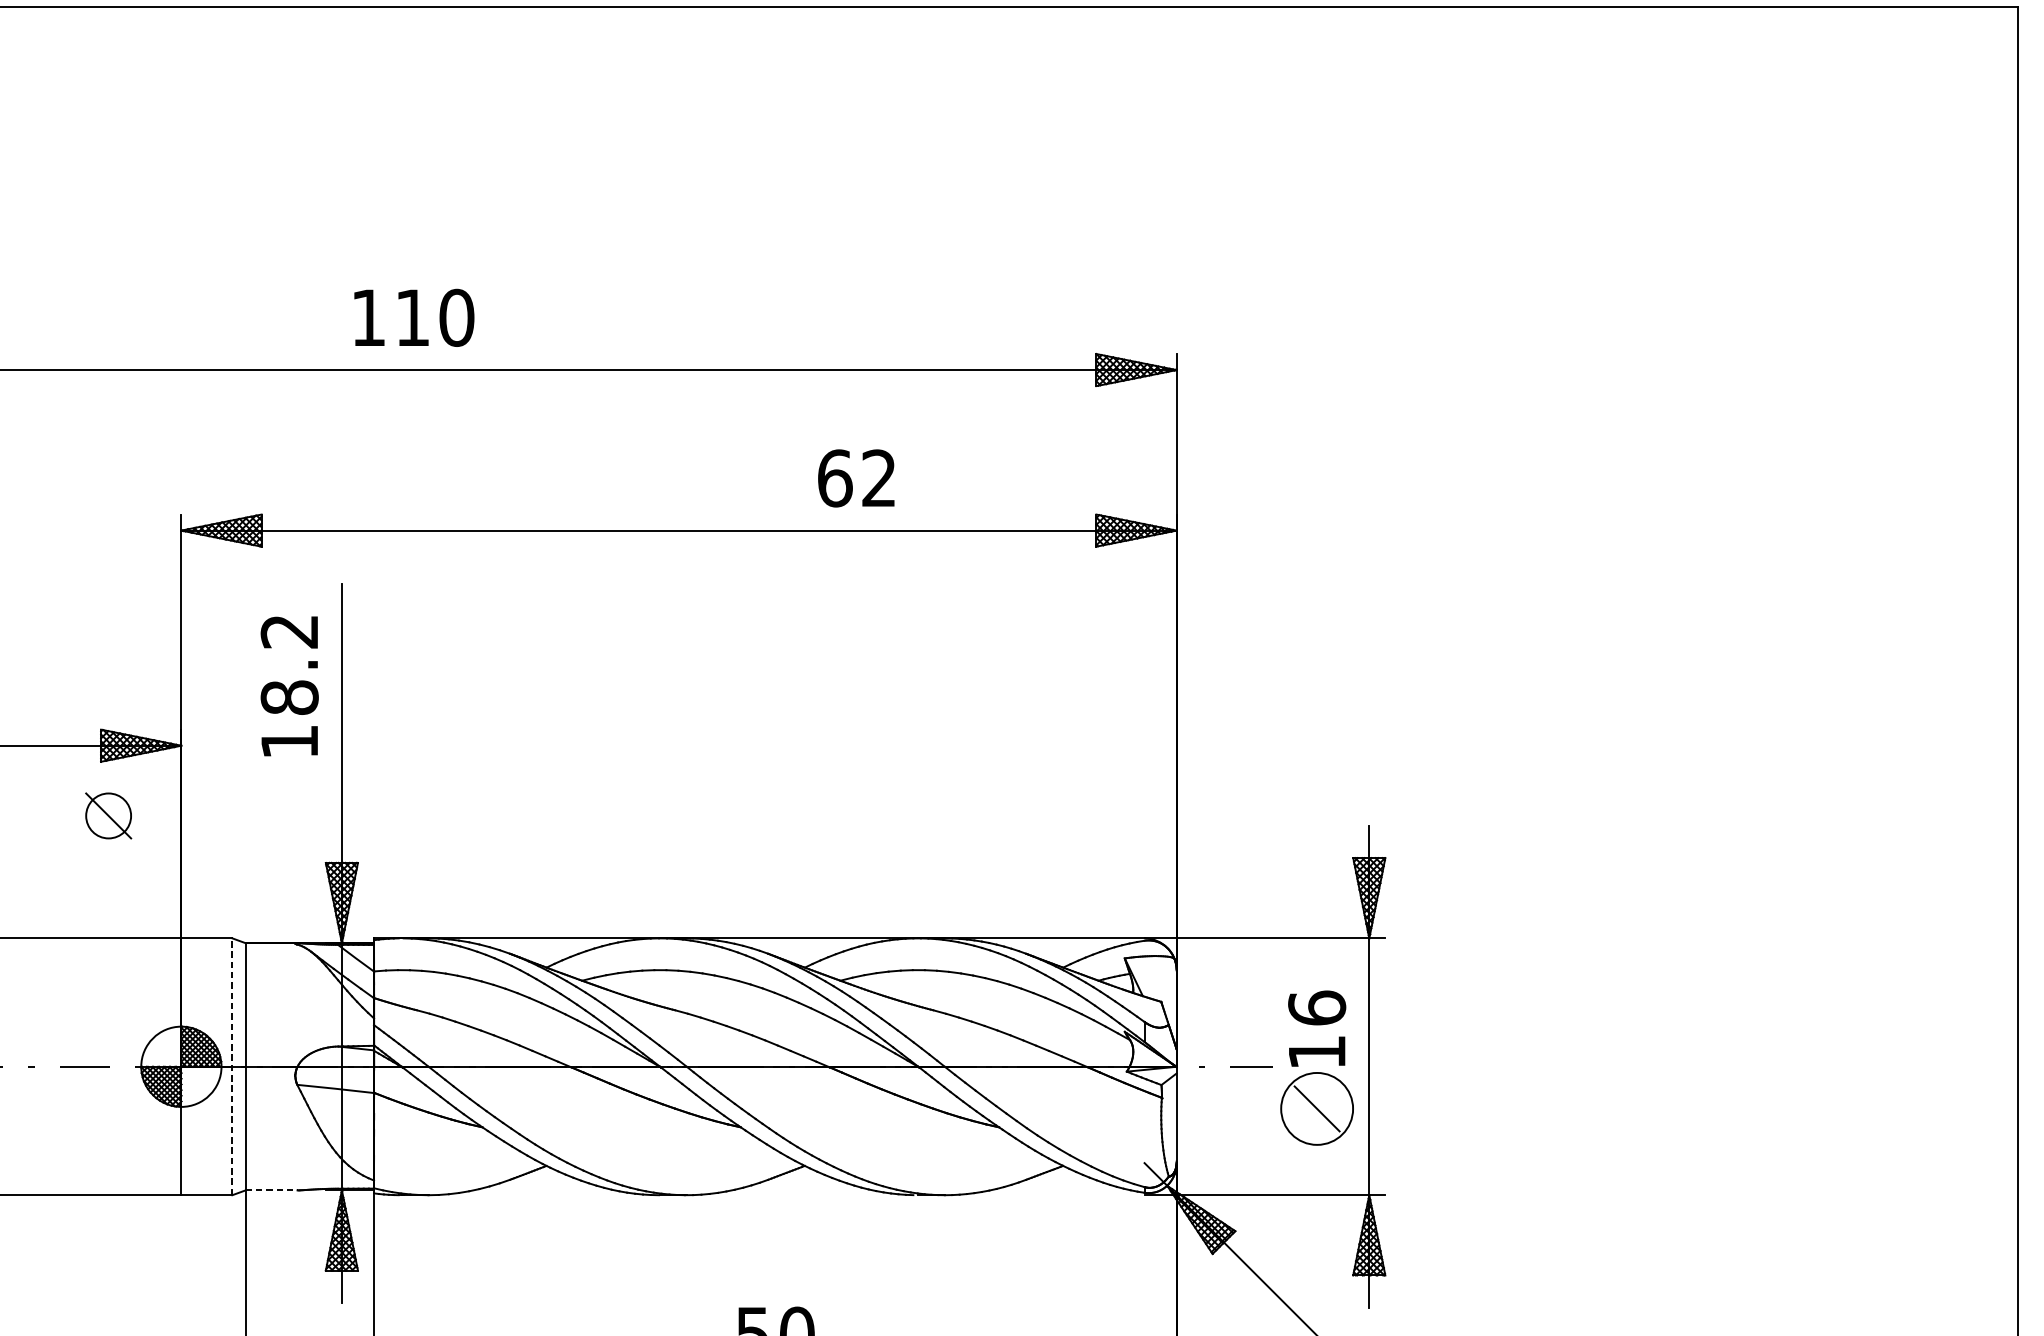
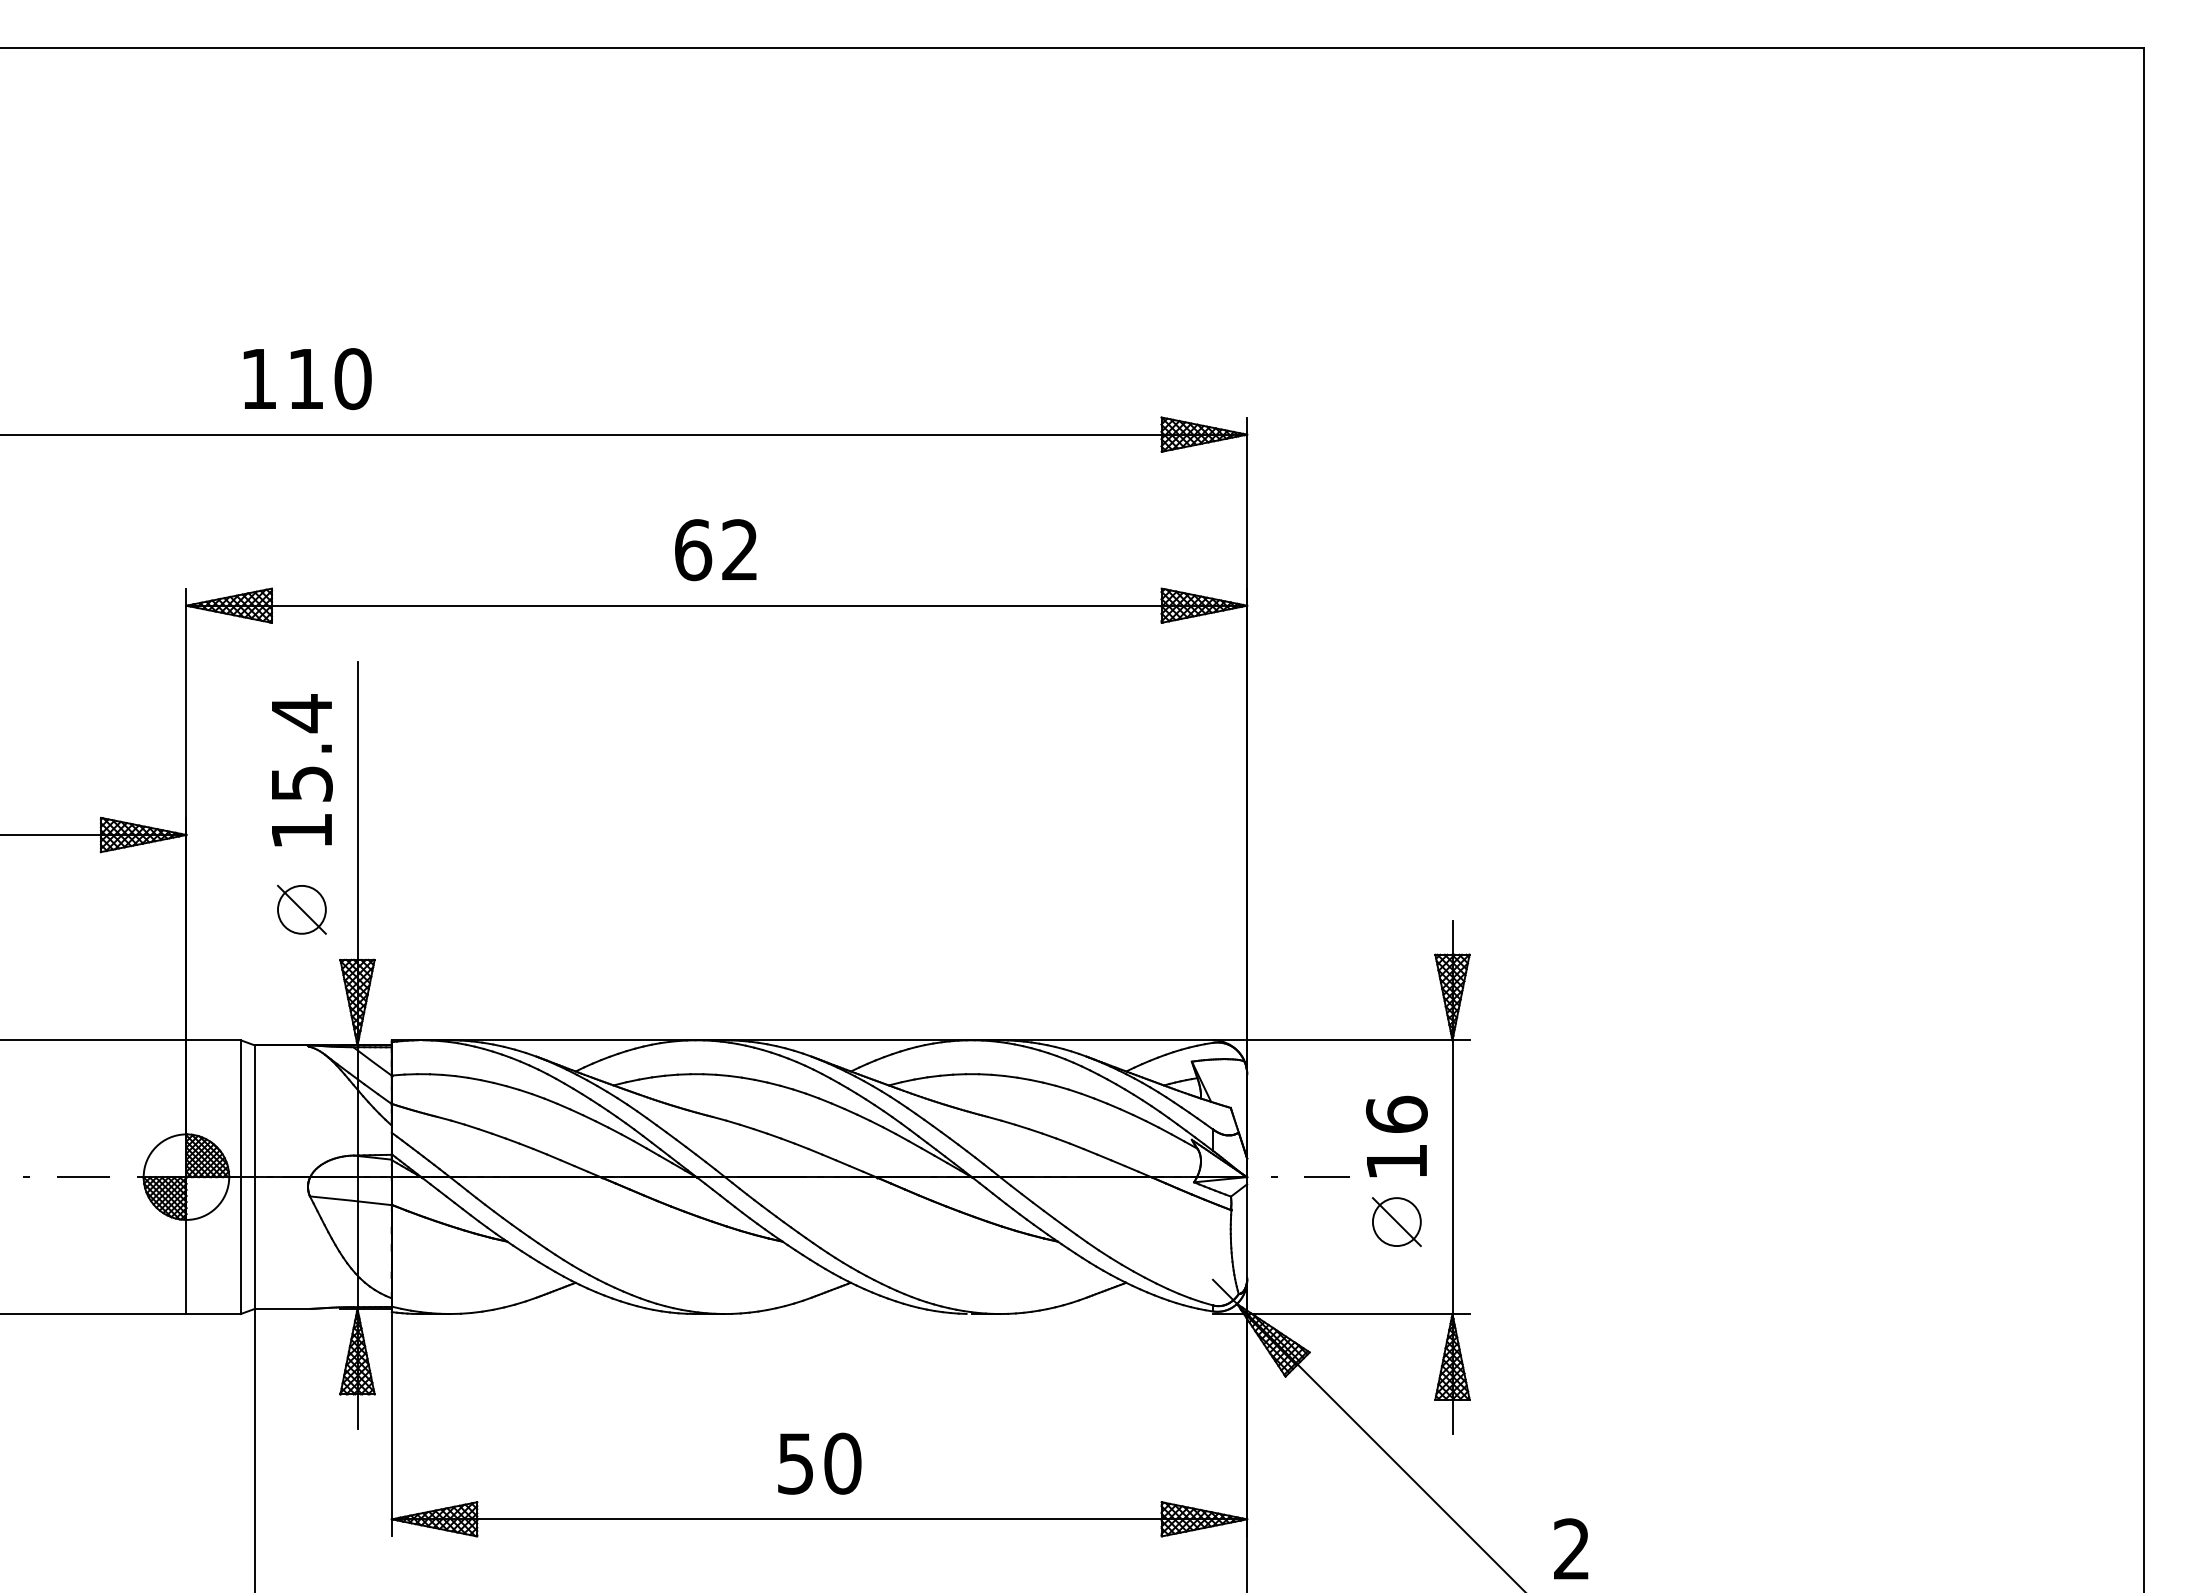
text: (414, 318) -> (307, 379), moved
text: (856, 478) -> (715, 550), moved
text: (289, 664) -> (301, 748), 18.2 -> 15.4
part: (108, 815) -> (301, 909), moved
line: (232, 1067) -> (240, 1177), dashed -> solid
circle: (1316, 1109) -> (1396, 1222), size x0.62
line: (271, 1190) -> (282, 1308), dashed -> solid

